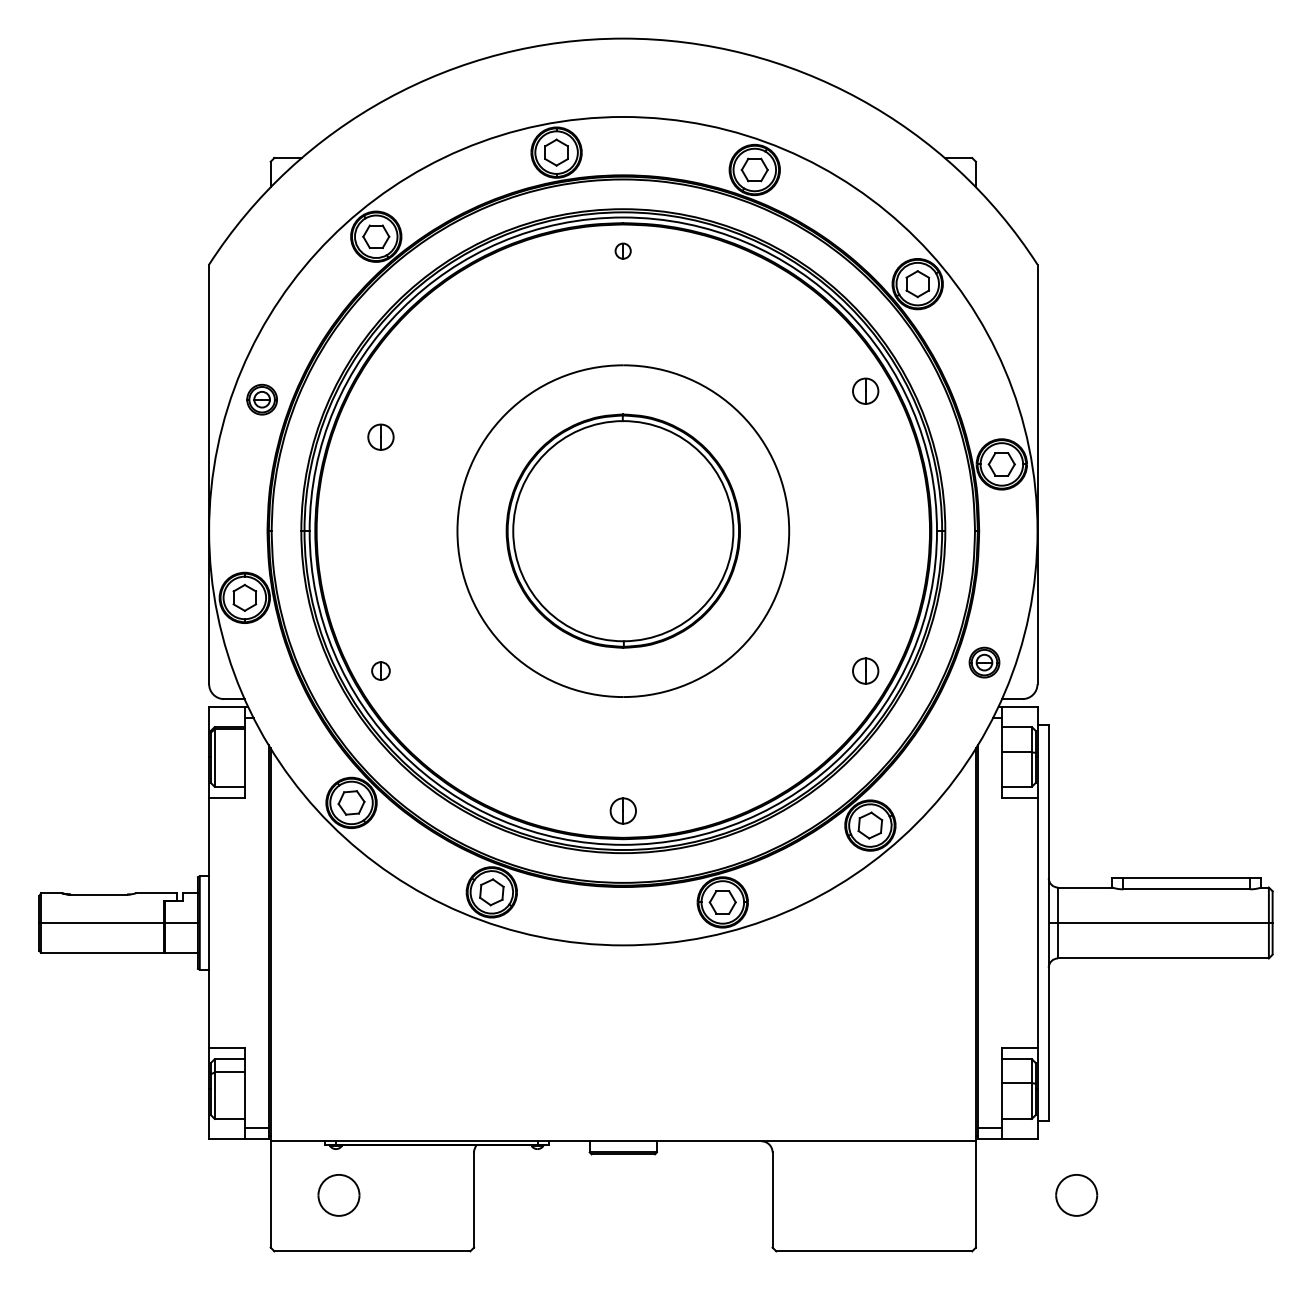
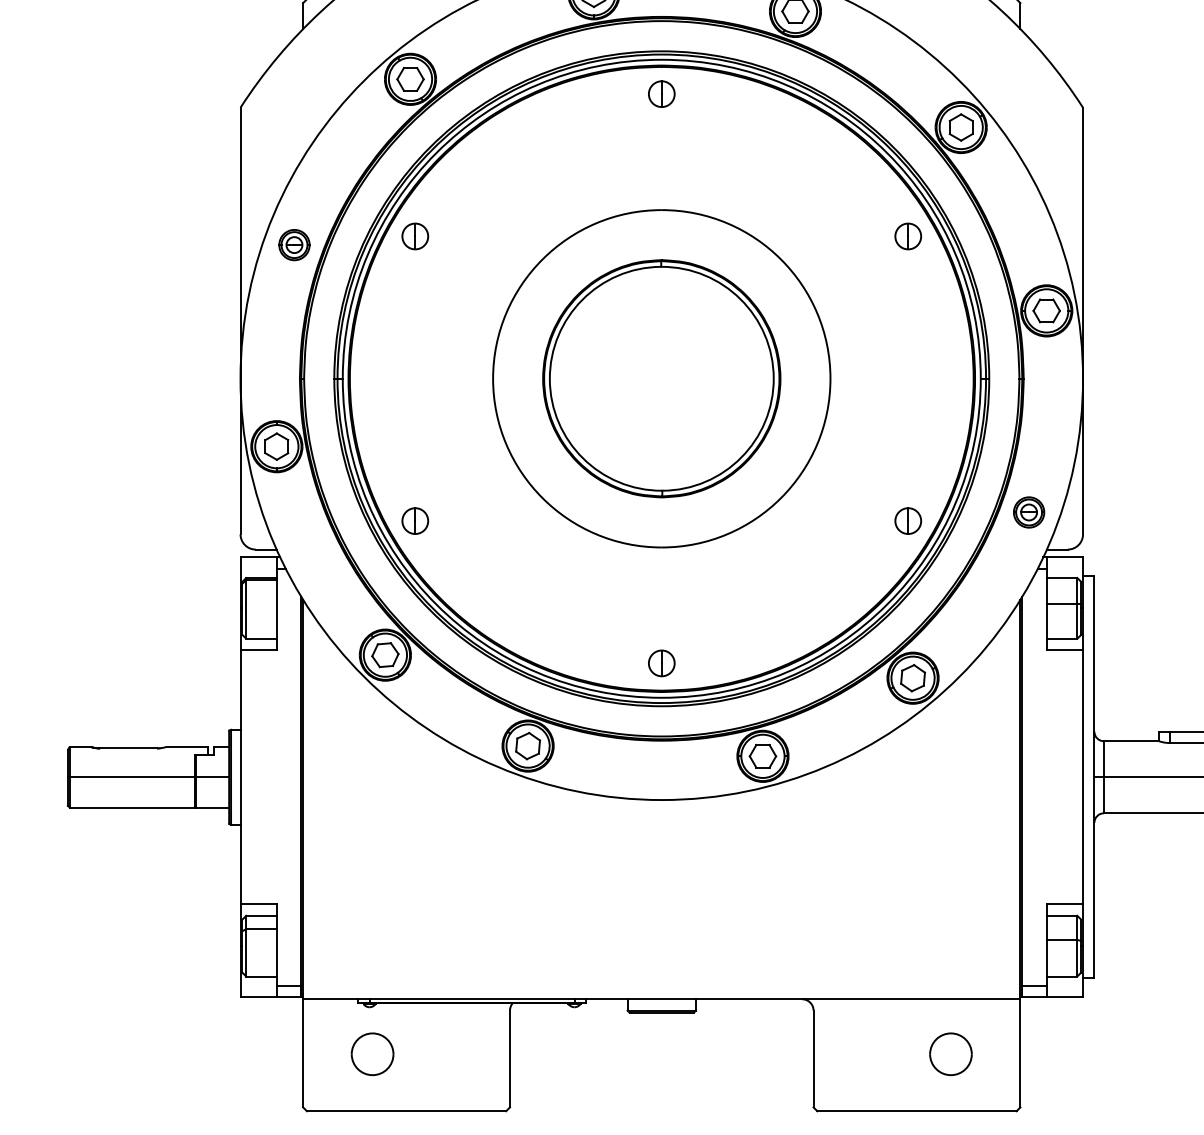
part: (622, 250) -> (660, 93), size x1.67
part: (380, 436) -> (414, 235), moved
part: (380, 670) -> (414, 520), size x1.43
part: (1076, 1195) -> (950, 1054), moved

